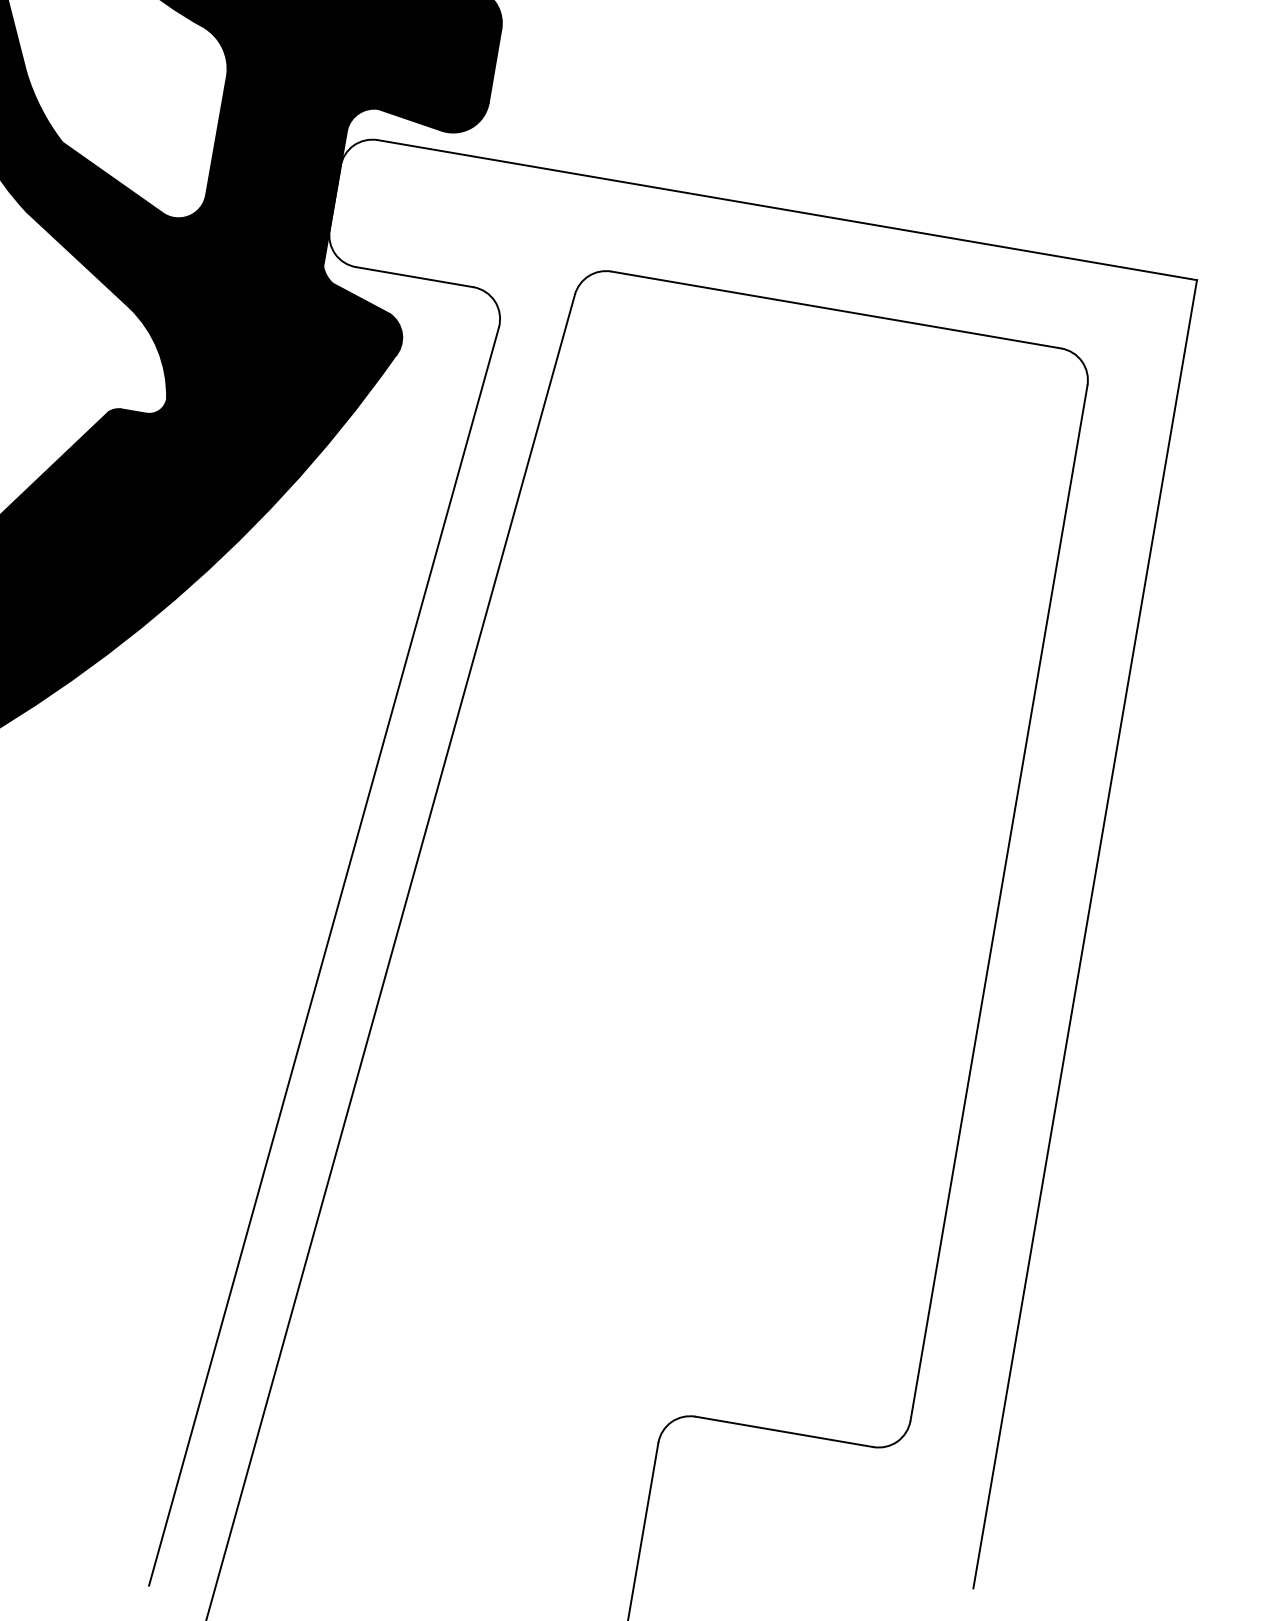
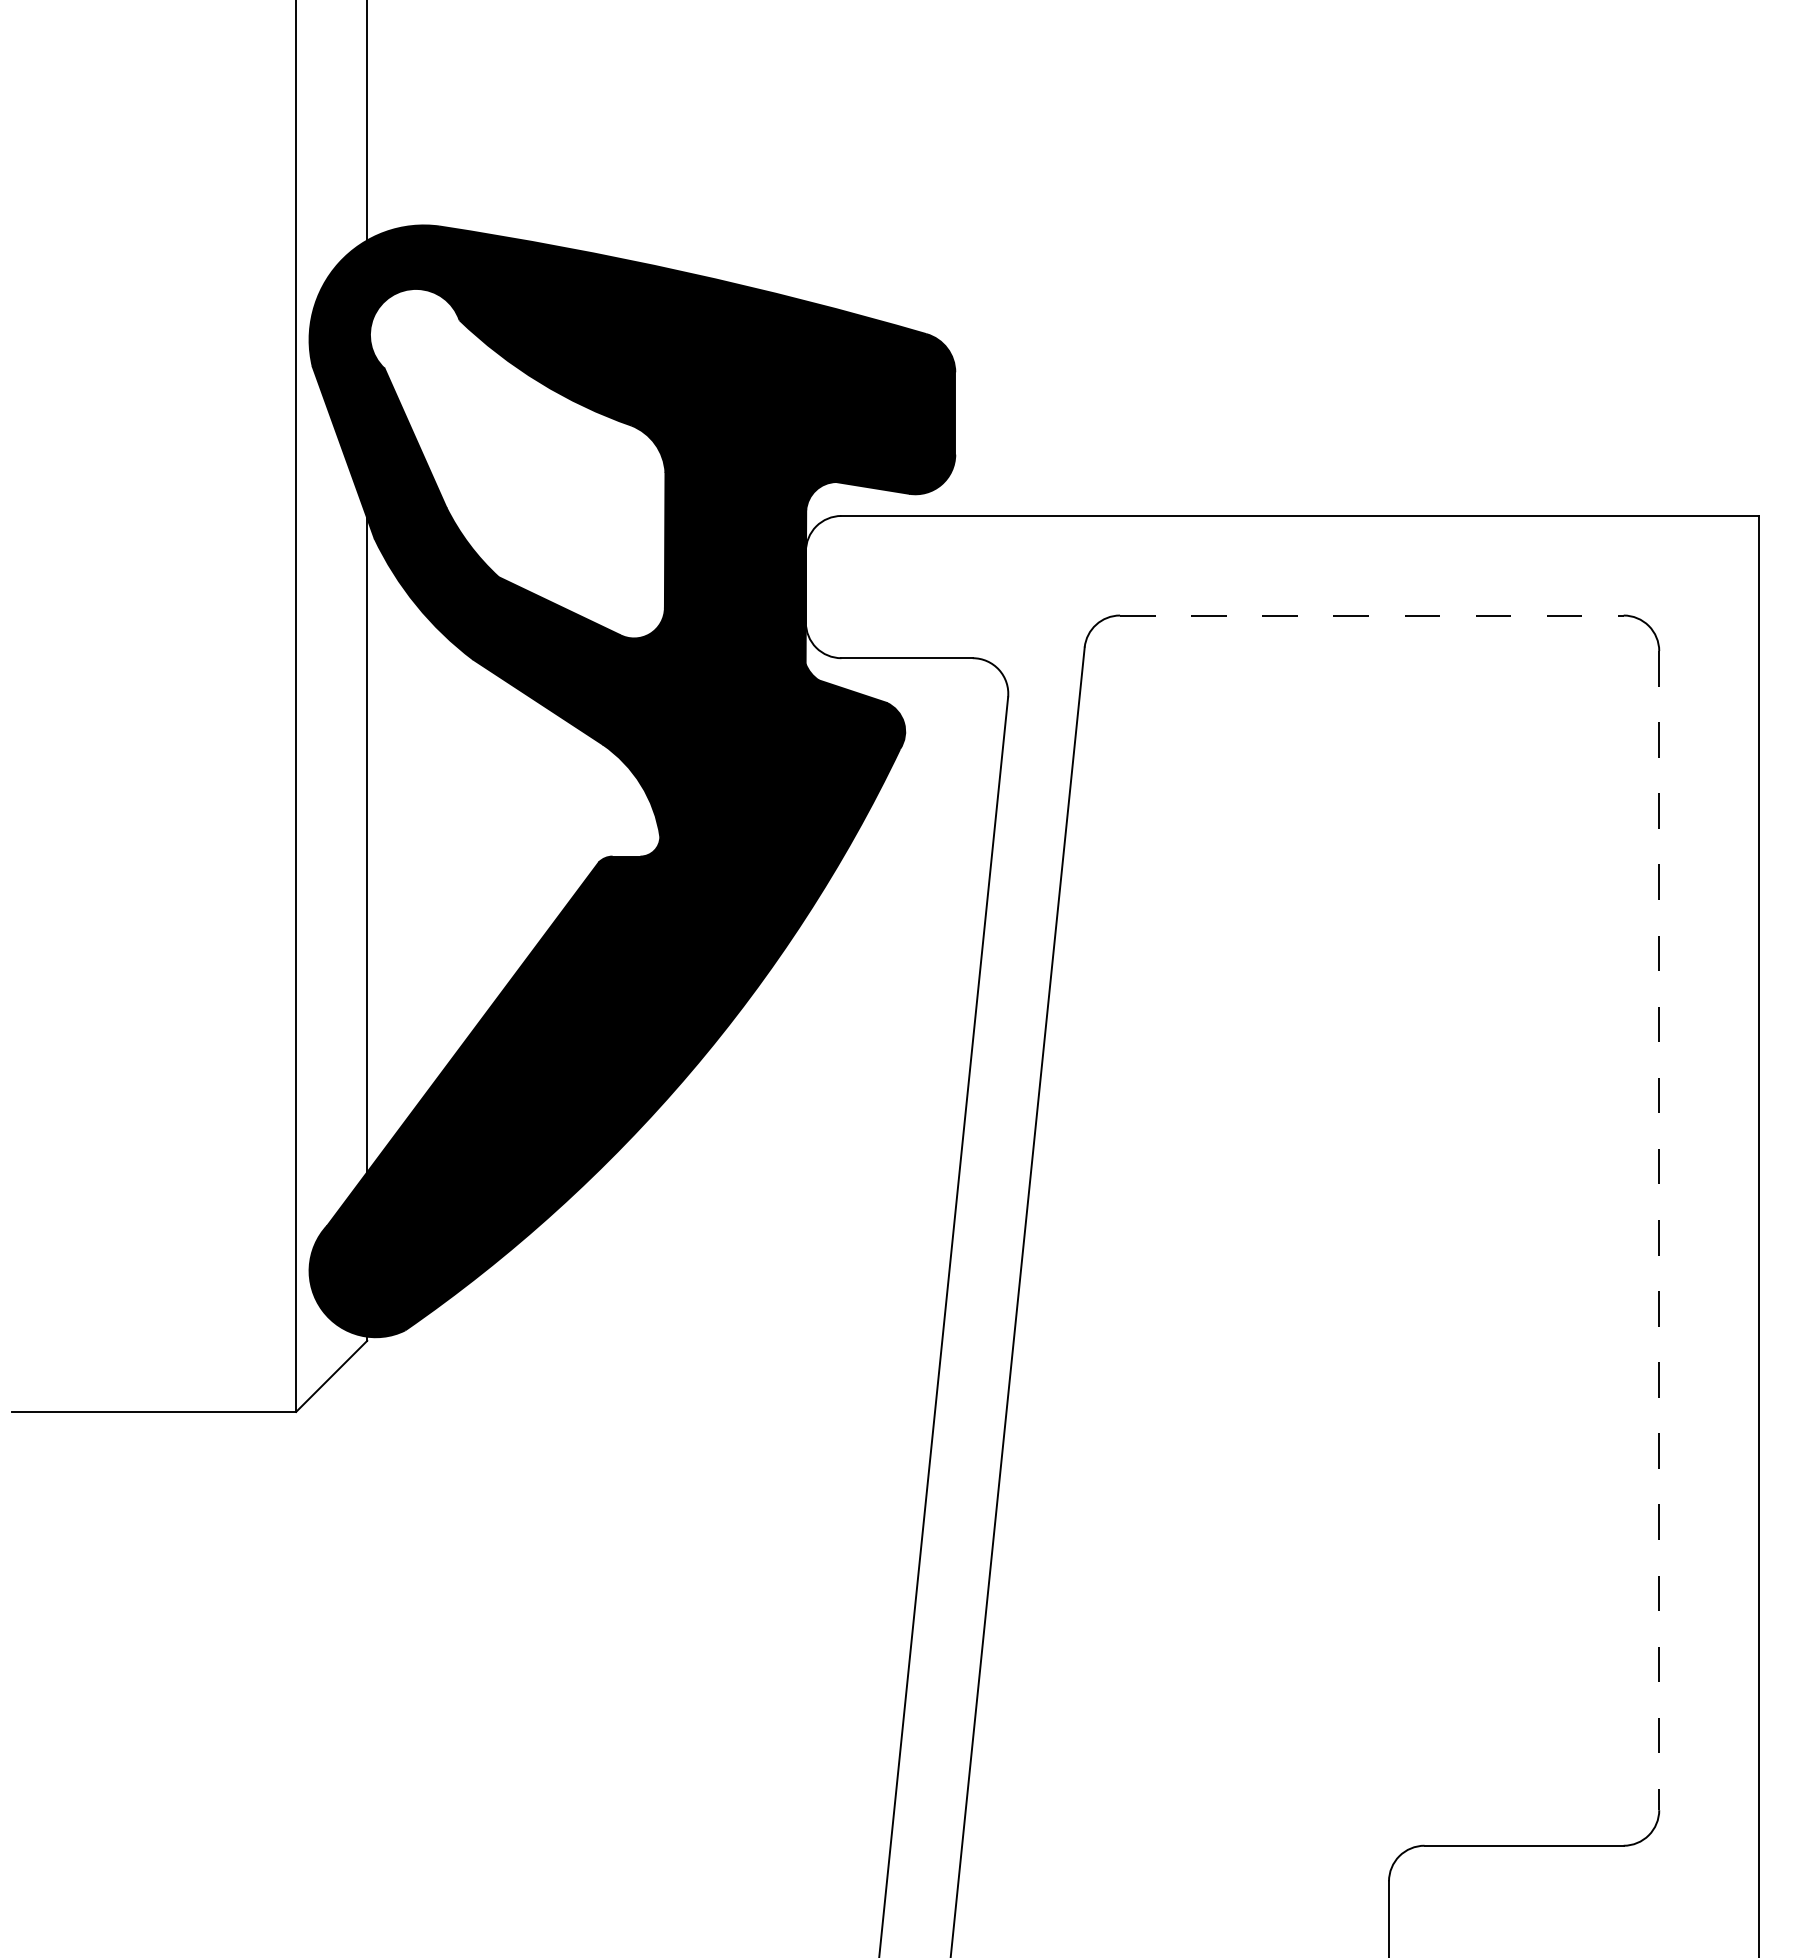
line: (835, 309) -> (1371, 615), solid -> dashed
line: (999, 903) -> (1659, 1230), solid -> dashed

